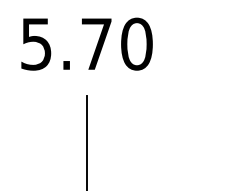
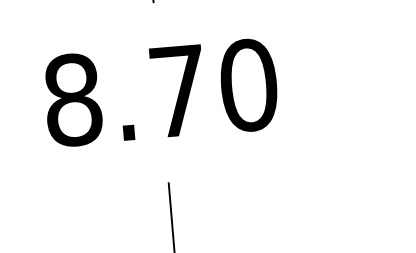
text: (36, 43) -> (72, 98), 5.70 -> 8.70

